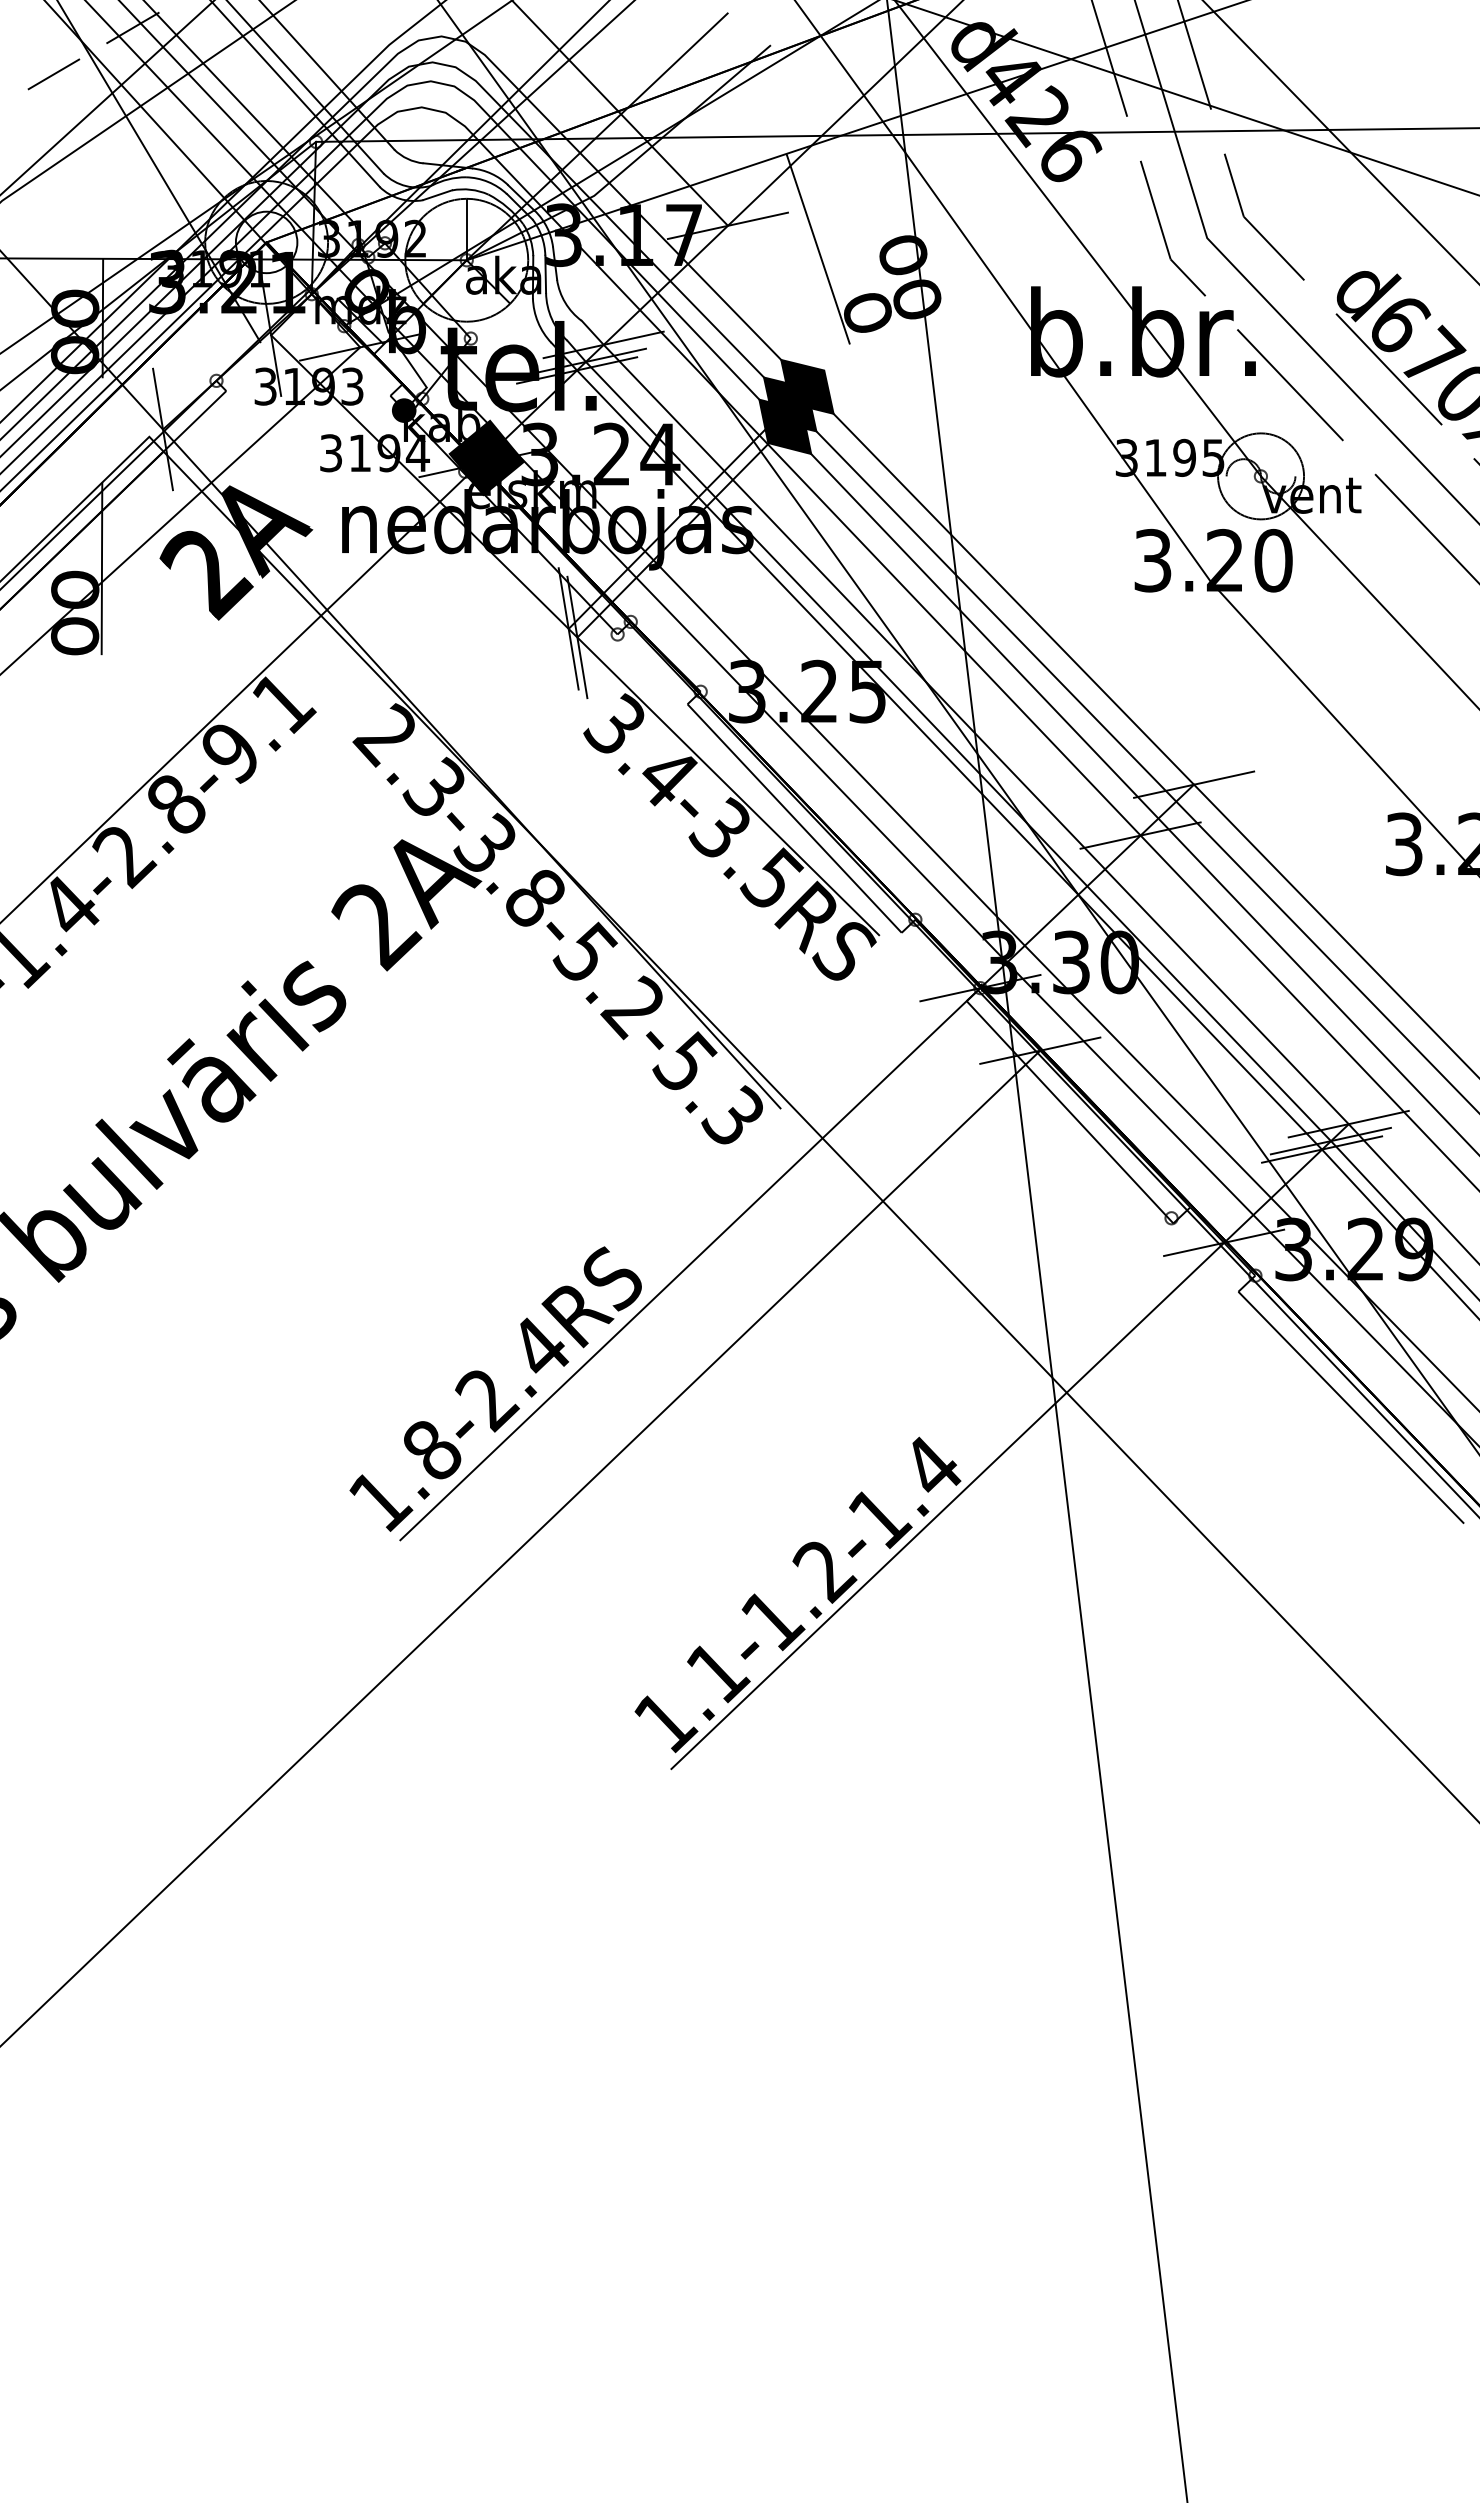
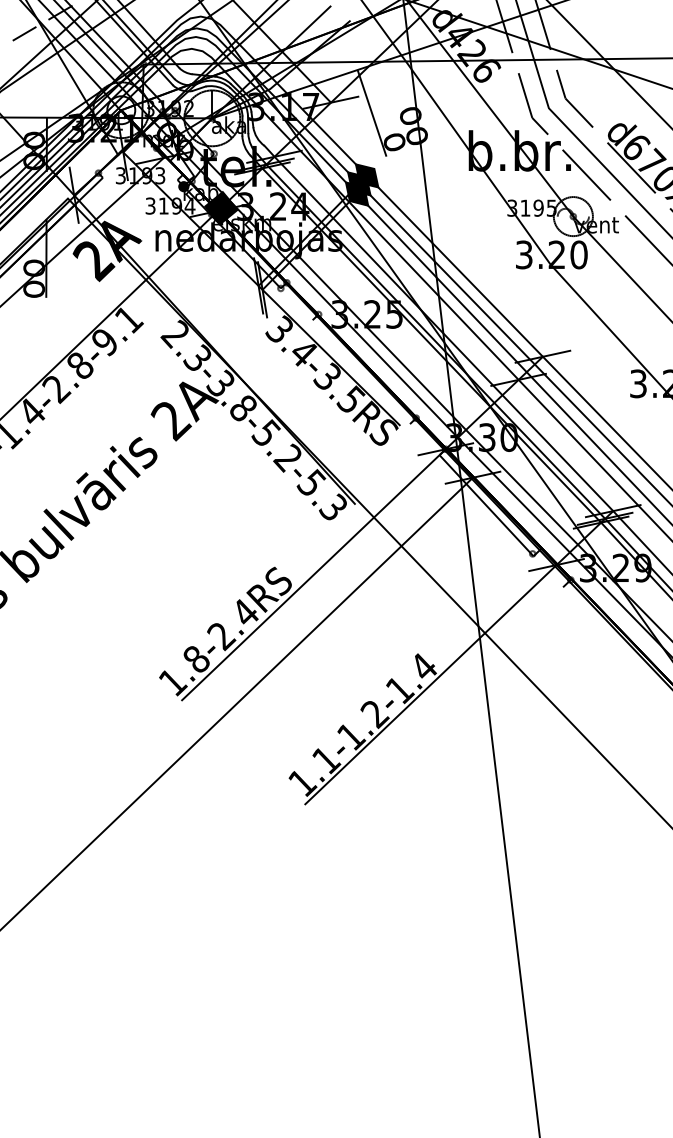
line: (794, 819) -> (361, 372), removed
line: (1351, 1406) -> (614, 639), removed

